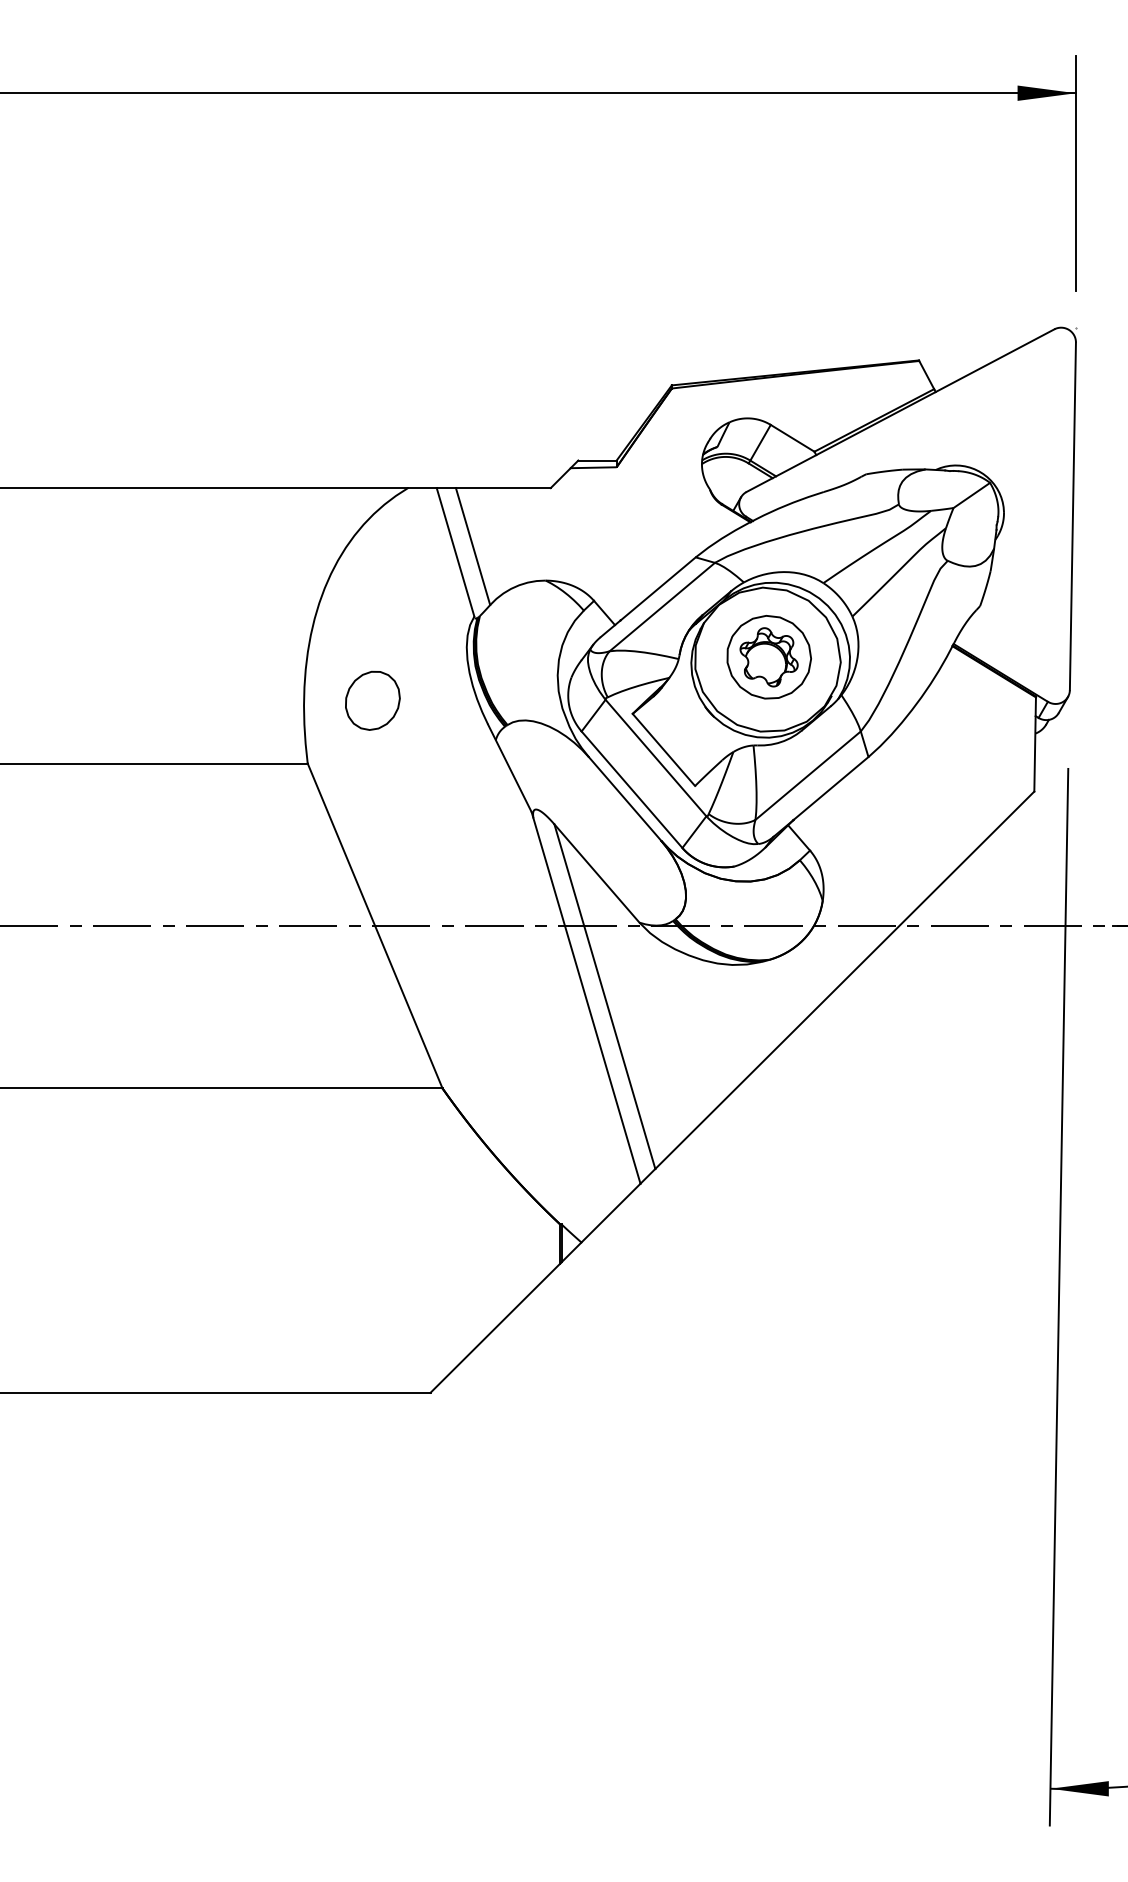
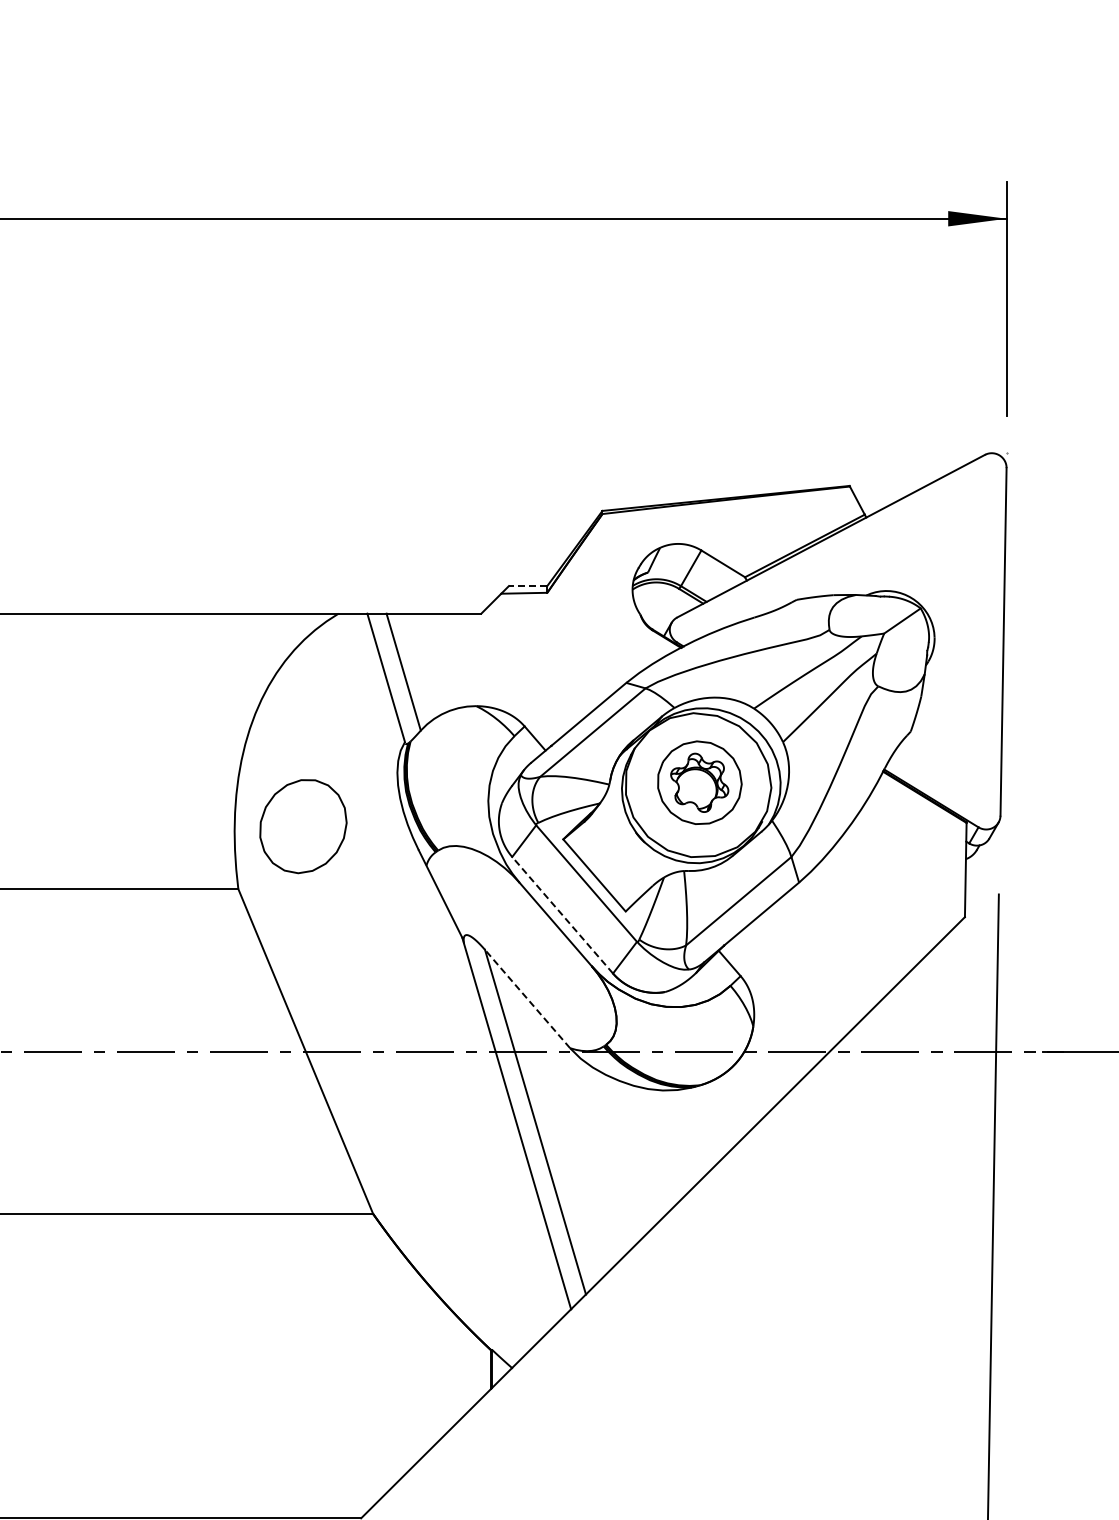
line: (597, 460) -> (528, 586), solid -> dashed
part: (372, 700) -> (303, 826), size x1.6
line: (631, 789) -> (562, 915), solid -> dashed
line: (596, 873) -> (527, 999), solid -> dashed

